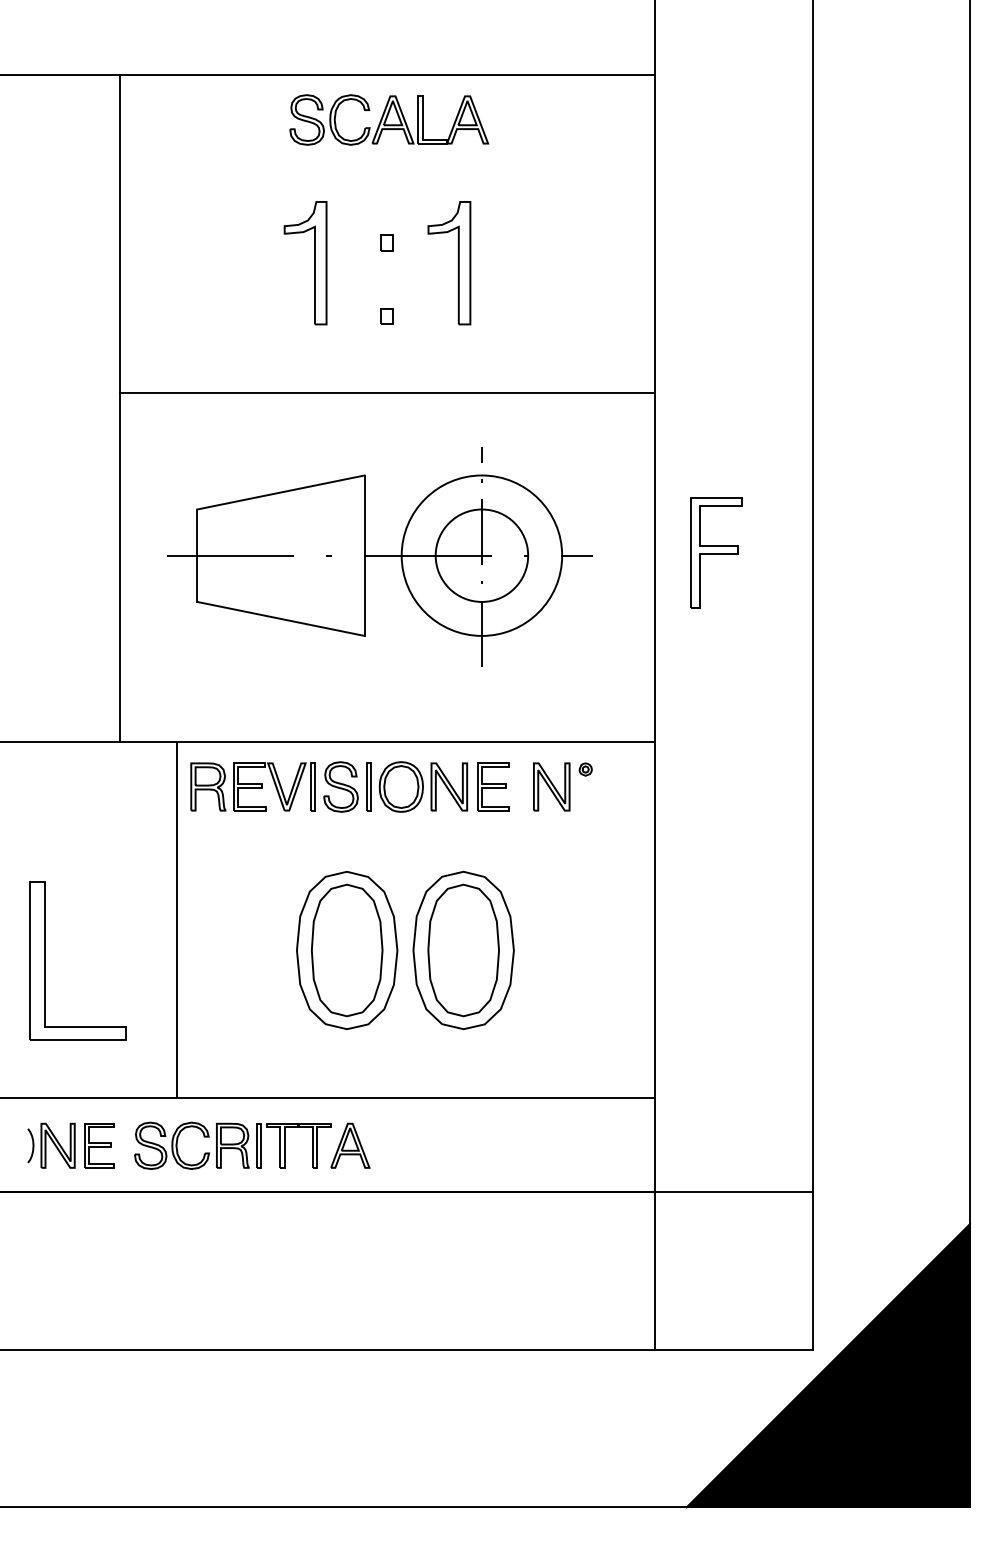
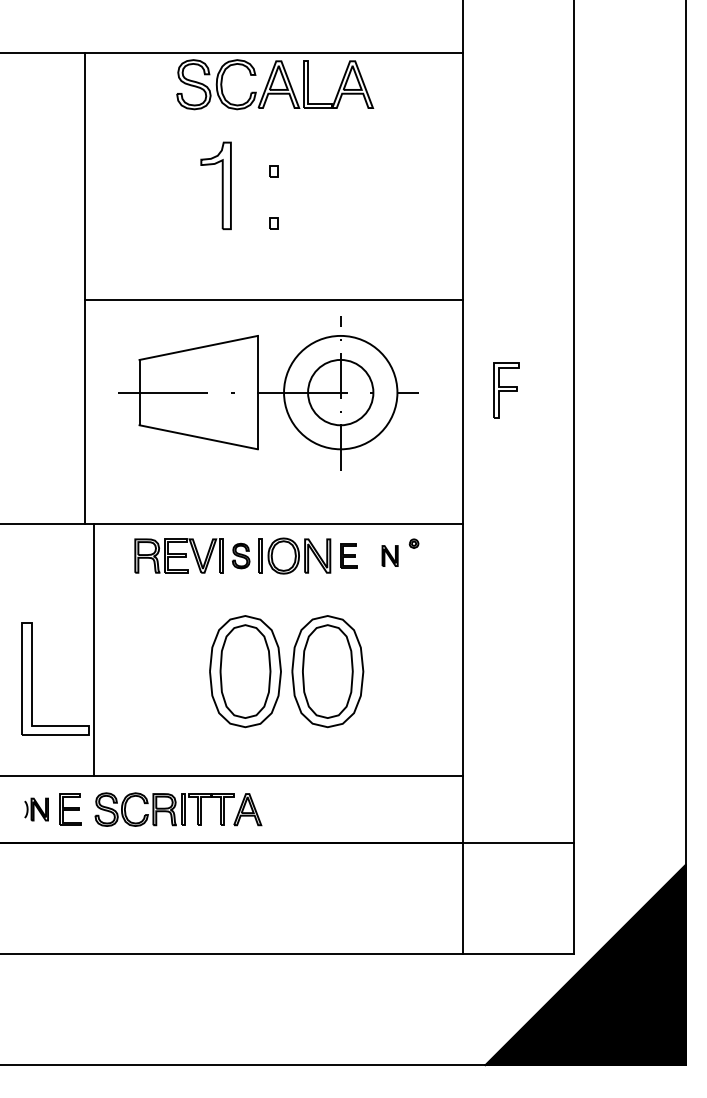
part: (389, 119) -> (275, 84), size x1.4
part: (457, 263) -> (323, 186), removed
line: (387, 393) -> (273, 299), moved
part: (716, 552) -> (506, 390), size x0.7
part: (340, 786) -> (240, 555), size x0.7
part: (493, 786) -> (348, 555), size x0.7
part: (551, 786) -> (389, 555), size x0.6
line: (176, 920) -> (93, 650), moved
part: (51, 1145) -> (36, 809), size x0.7

